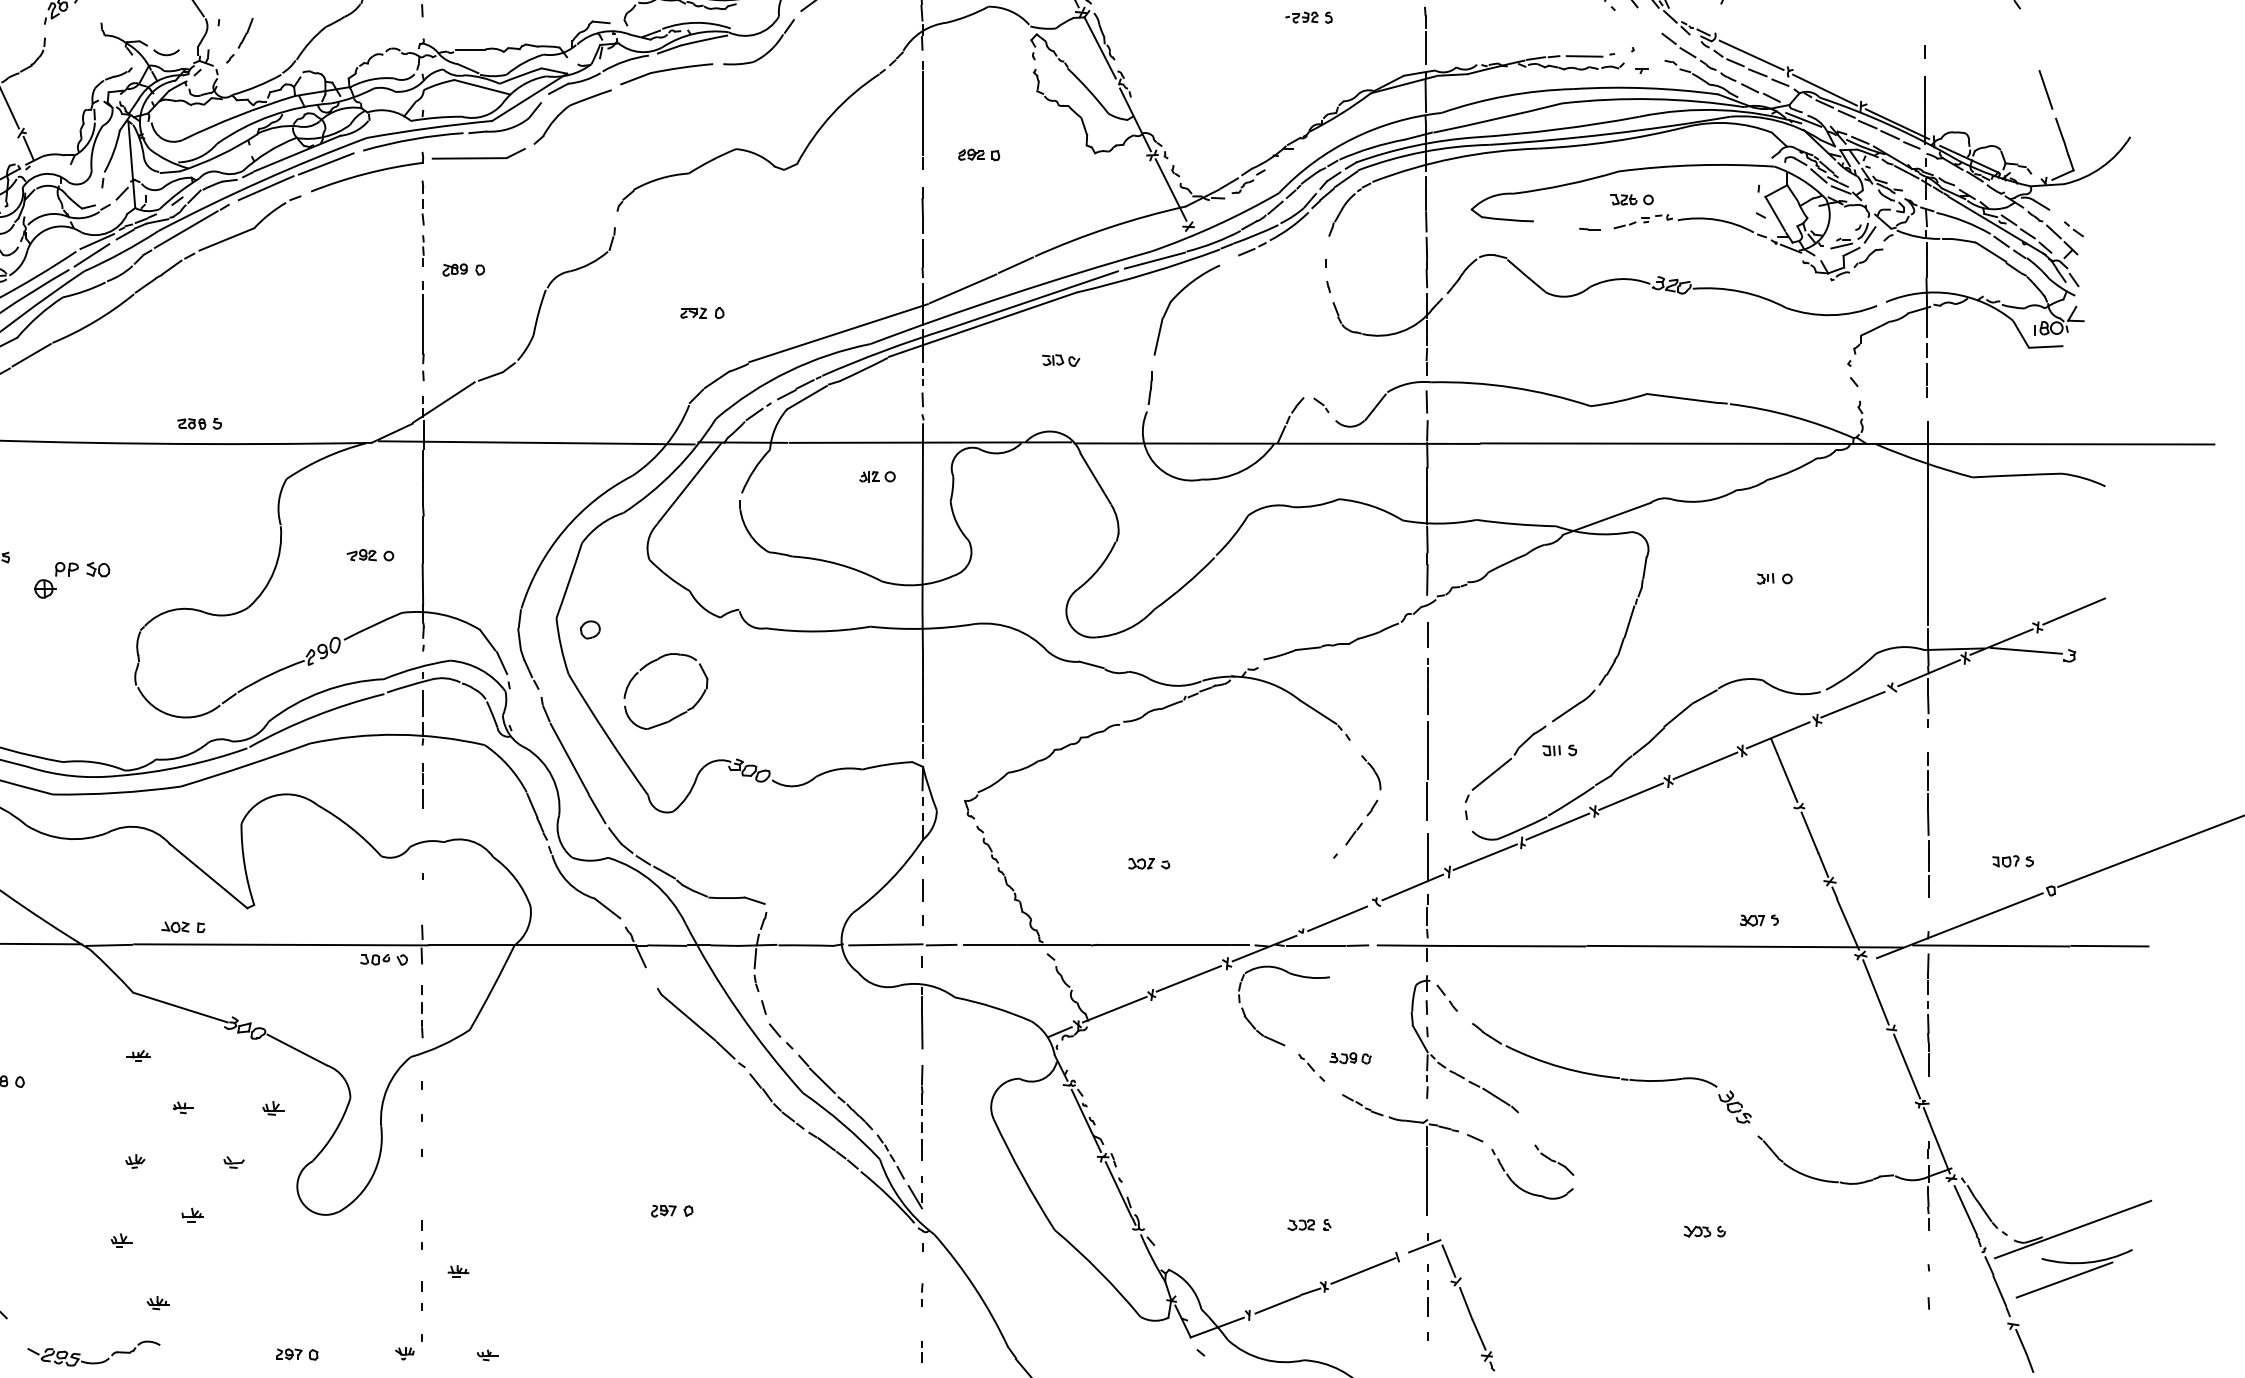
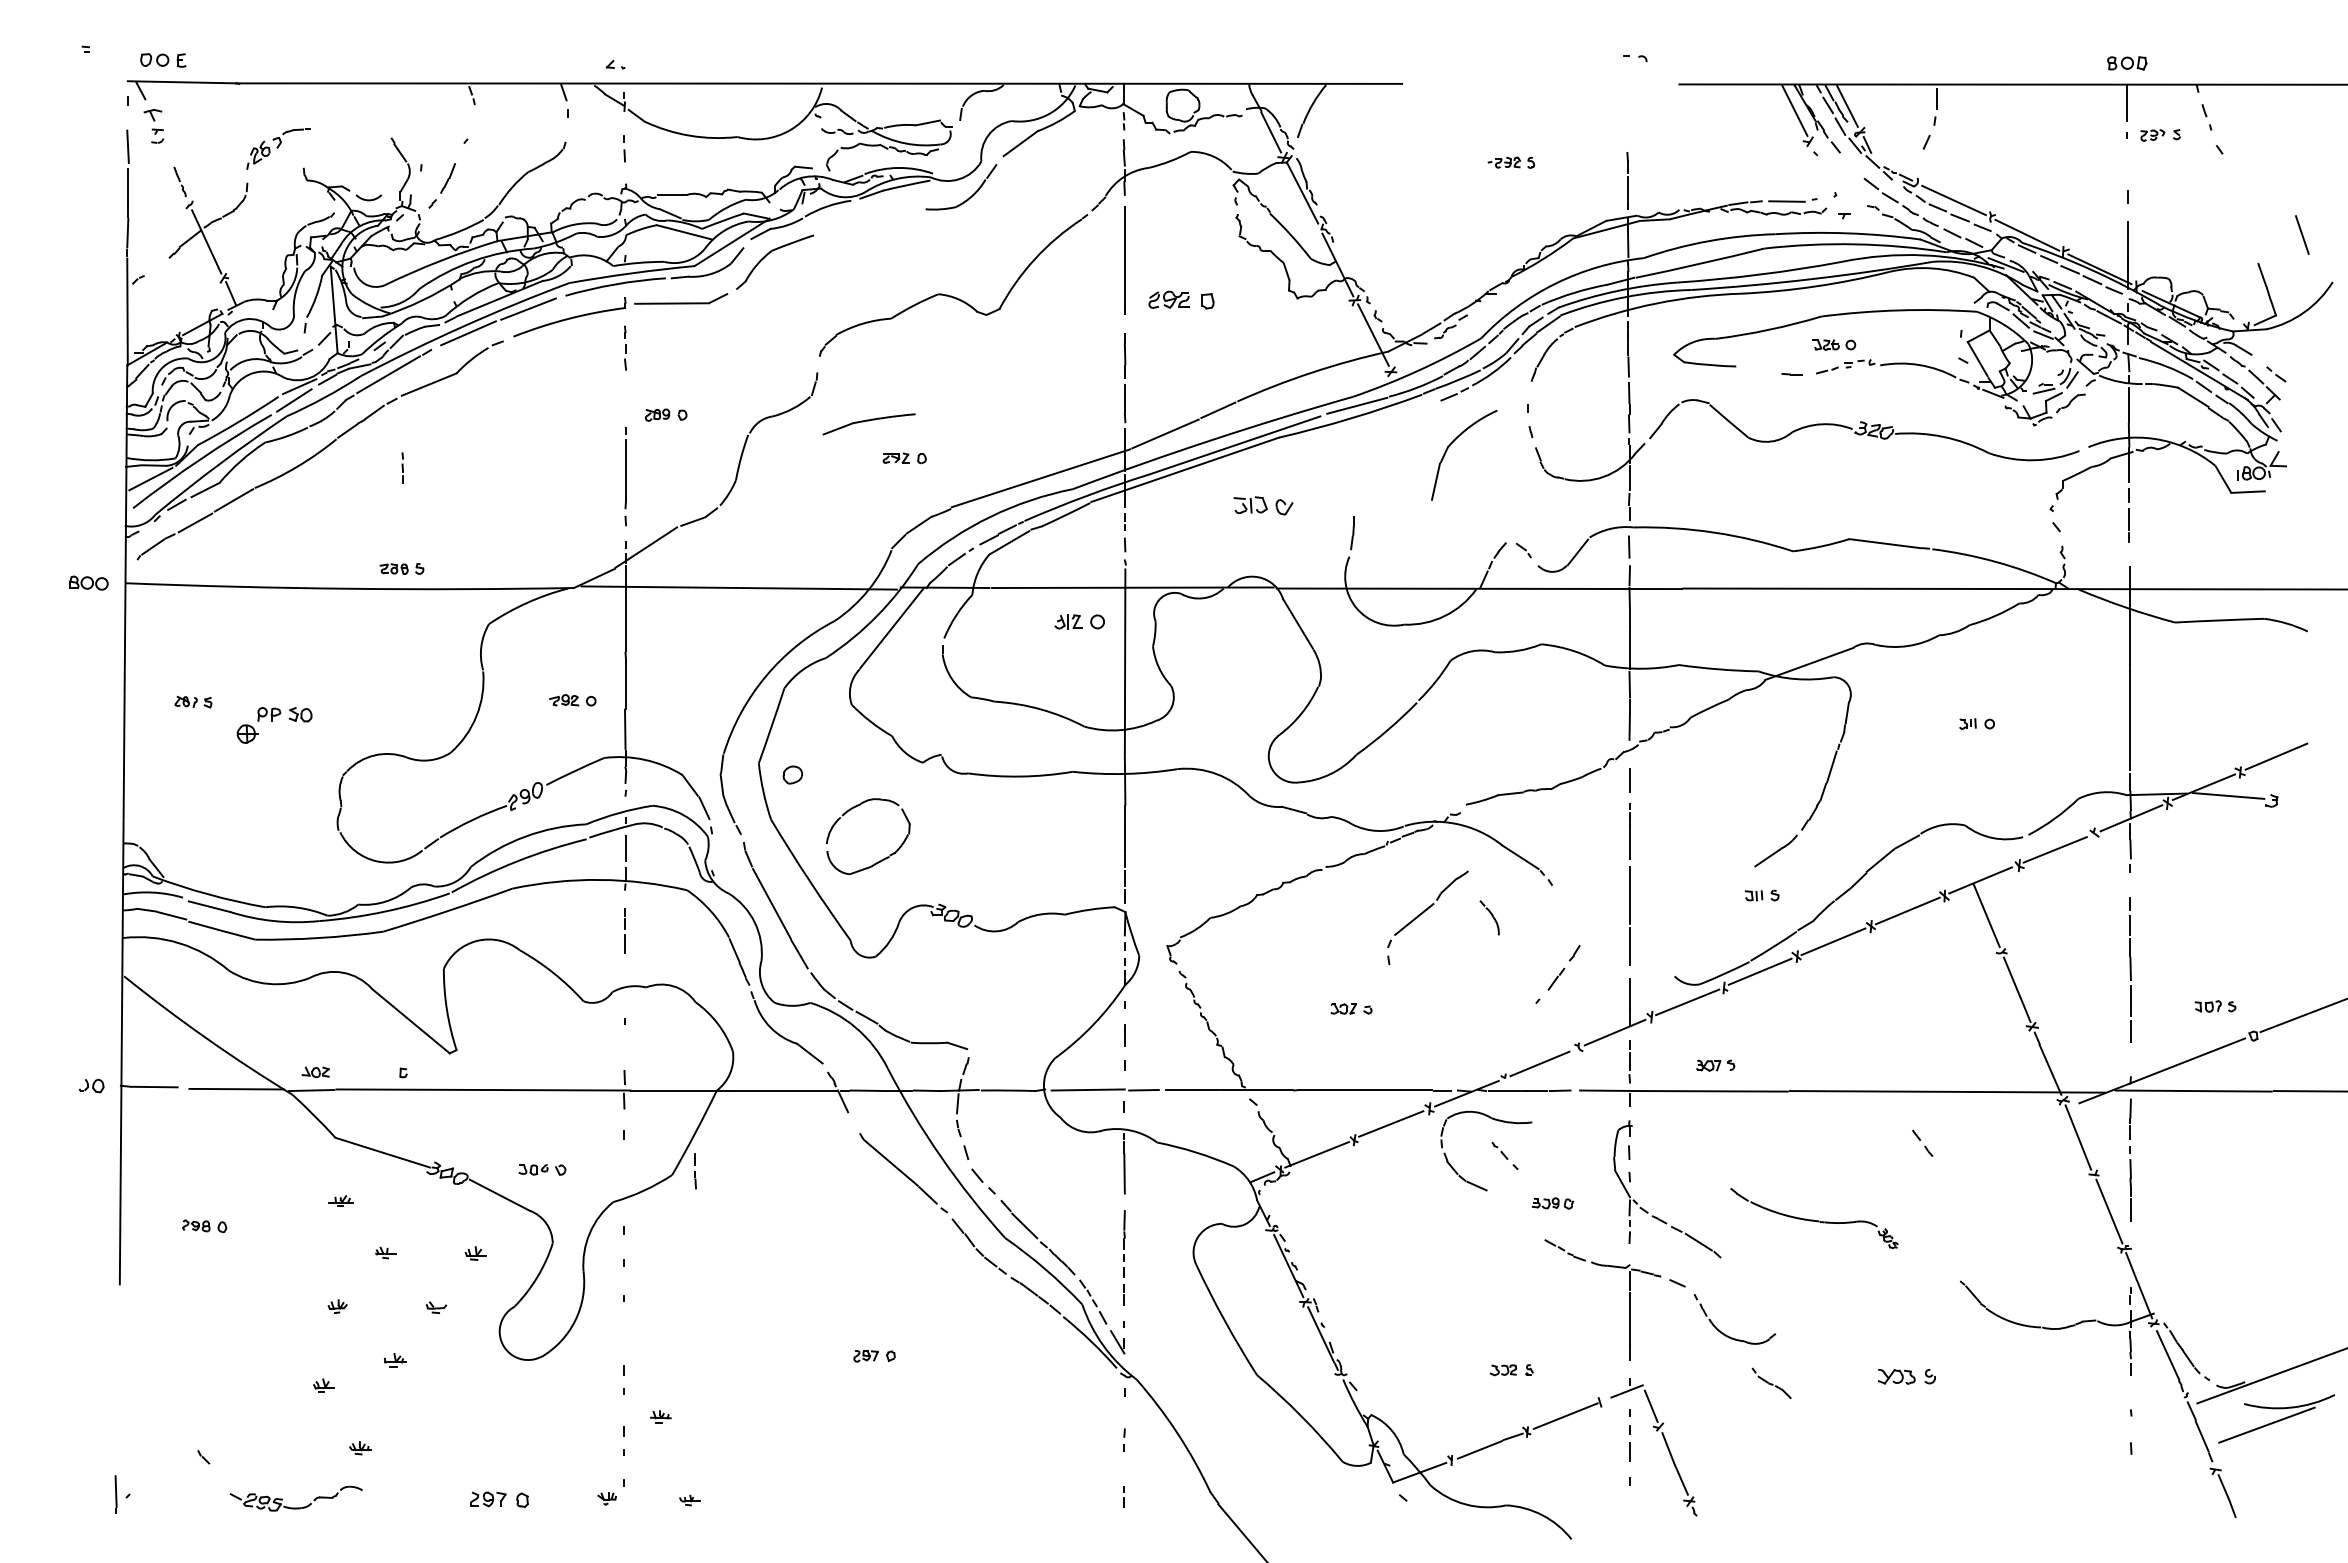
part: (666, 74) -> (868, 424), moved
line: (2046, 89) -> (2302, 234), moved
part: (979, 154) -> (1181, 299), size x1.6
line: (423, 250) -> (402, 467), moved
part: (1175, 298) -> (1452, 443), moved
part: (1061, 360) -> (1263, 505), size x1.6
part: (877, 476) -> (1079, 621), size x1.4
part: (1371, 772) -> (1489, 917), moved
part: (1505, 772) -> (1427, 917), moved
part: (1759, 920) -> (1715, 1065), moved
part: (175, 927) -> (315, 1072), moved
part: (384, 959) -> (542, 1169), moved
part: (1447, 997) -> (1922, 1142), moved
line: (422, 1020) -> (695, 1171), moved
part: (1311, 1067) -> (1504, 1155), moved
part: (1612, 1073) -> (1814, 1218), size x0.6
part: (1554, 1160) -> (1771, 1383), moved
part: (1705, 1231) -> (1907, 1376), size x1.4
part: (297, 1354) -> (499, 1499), size x1.4

